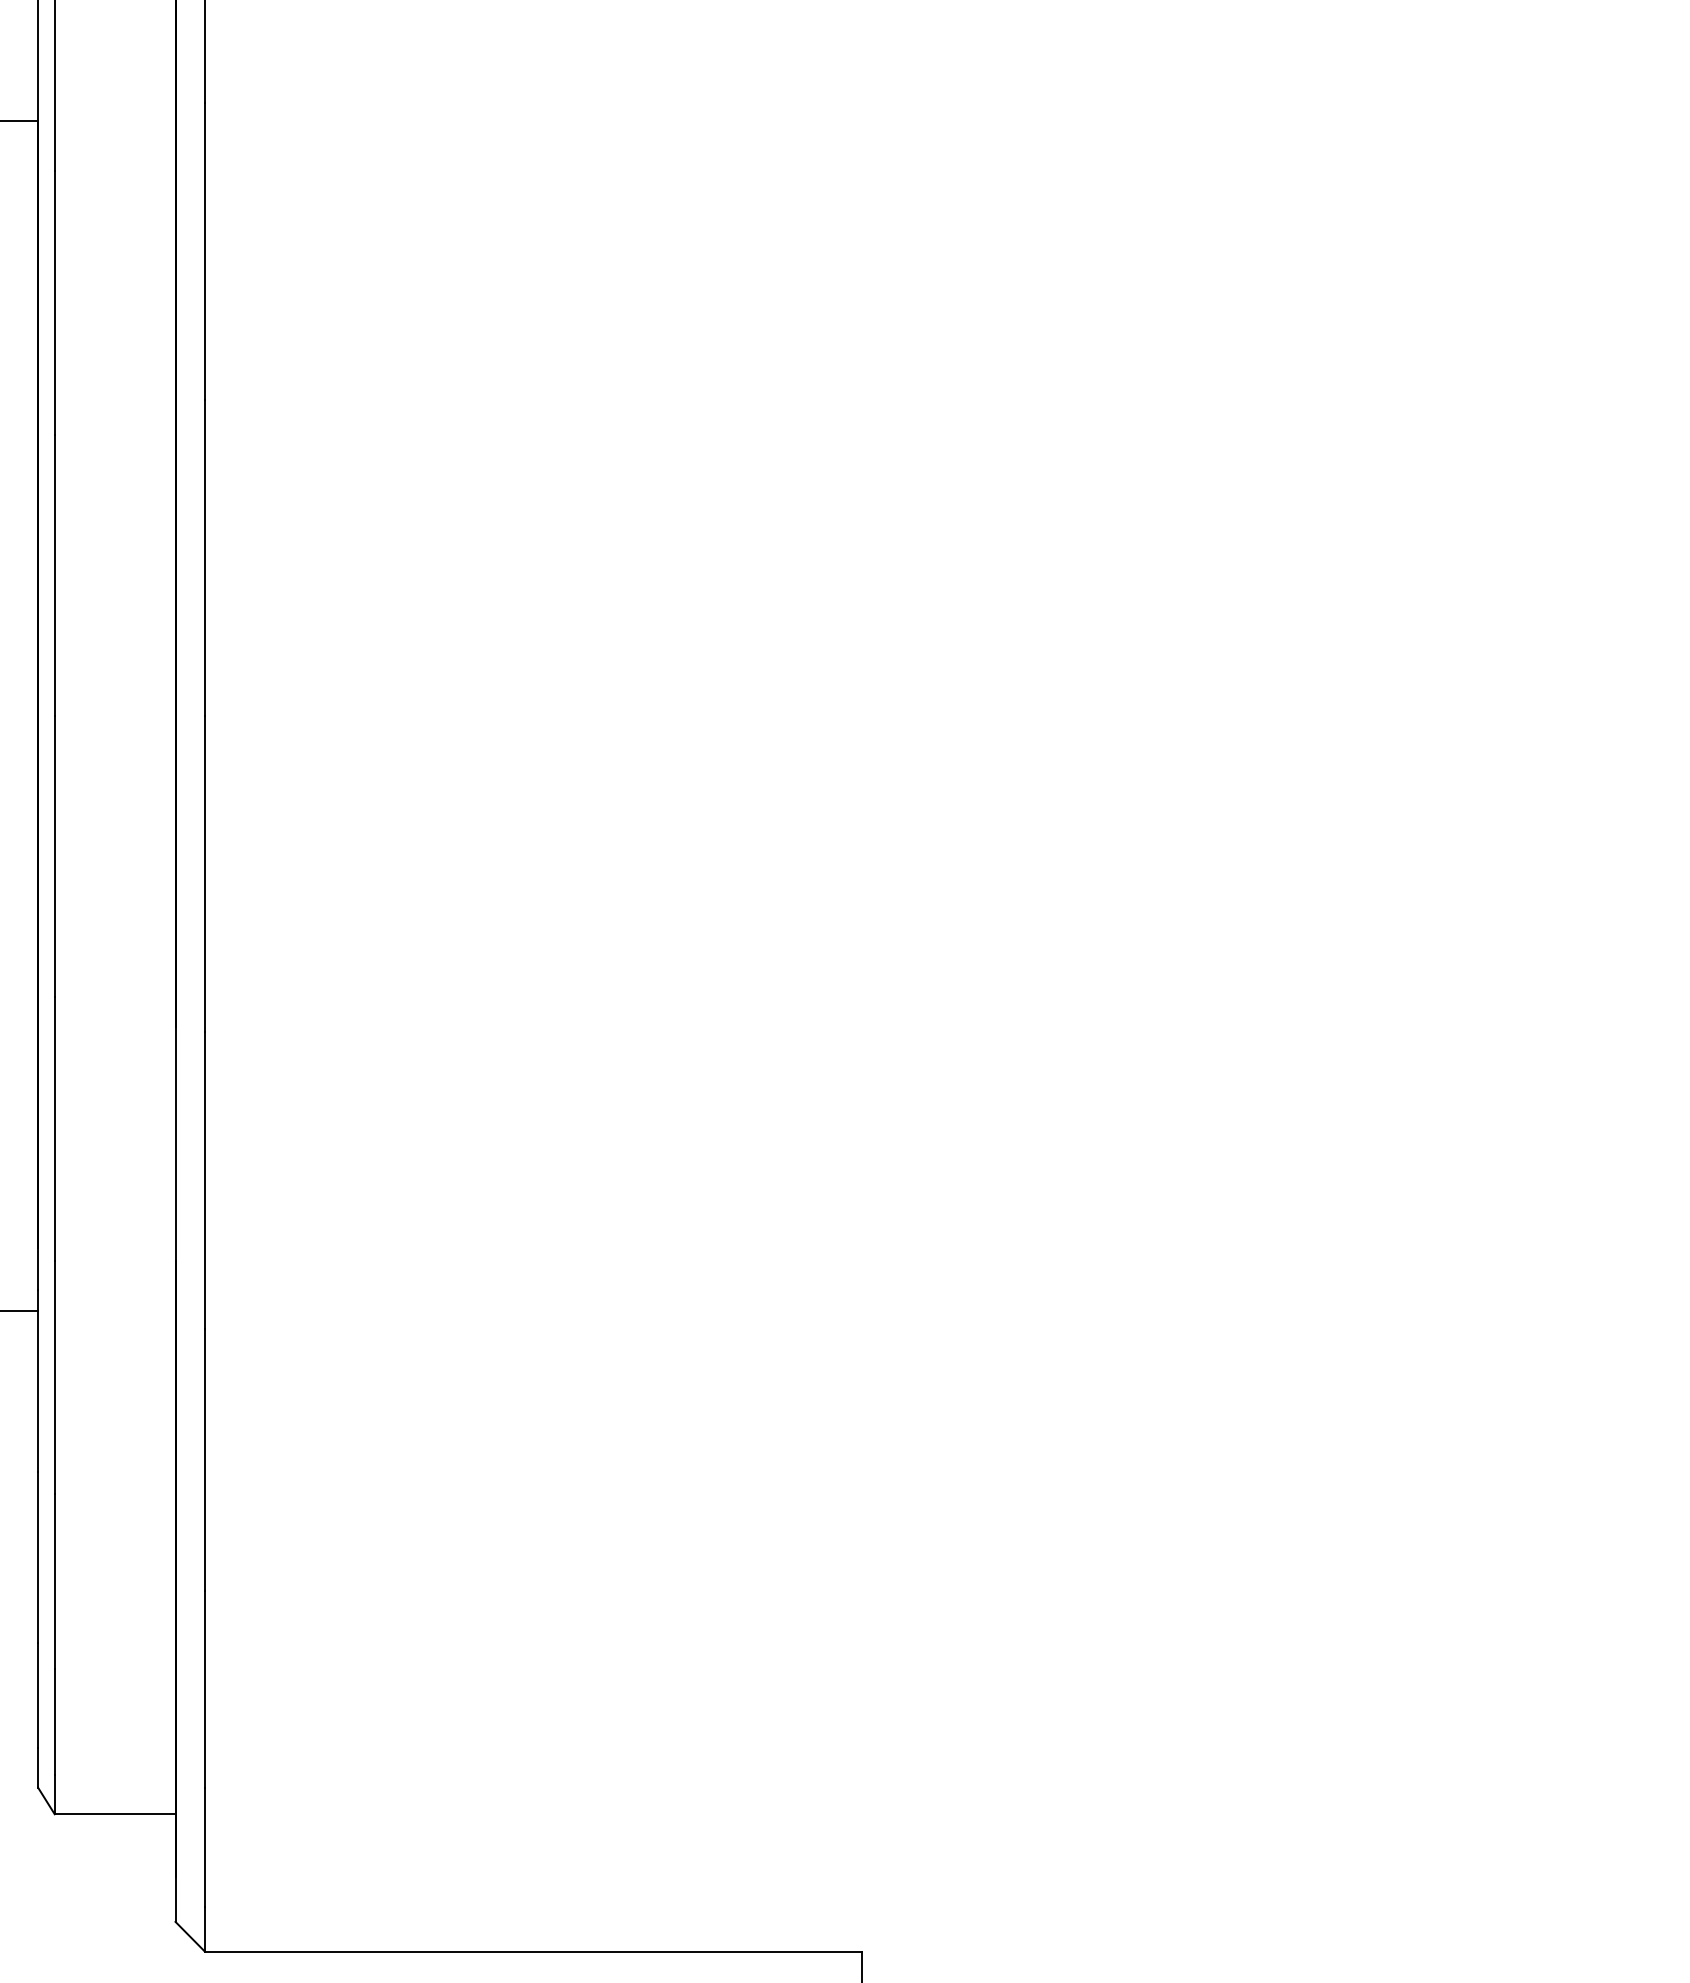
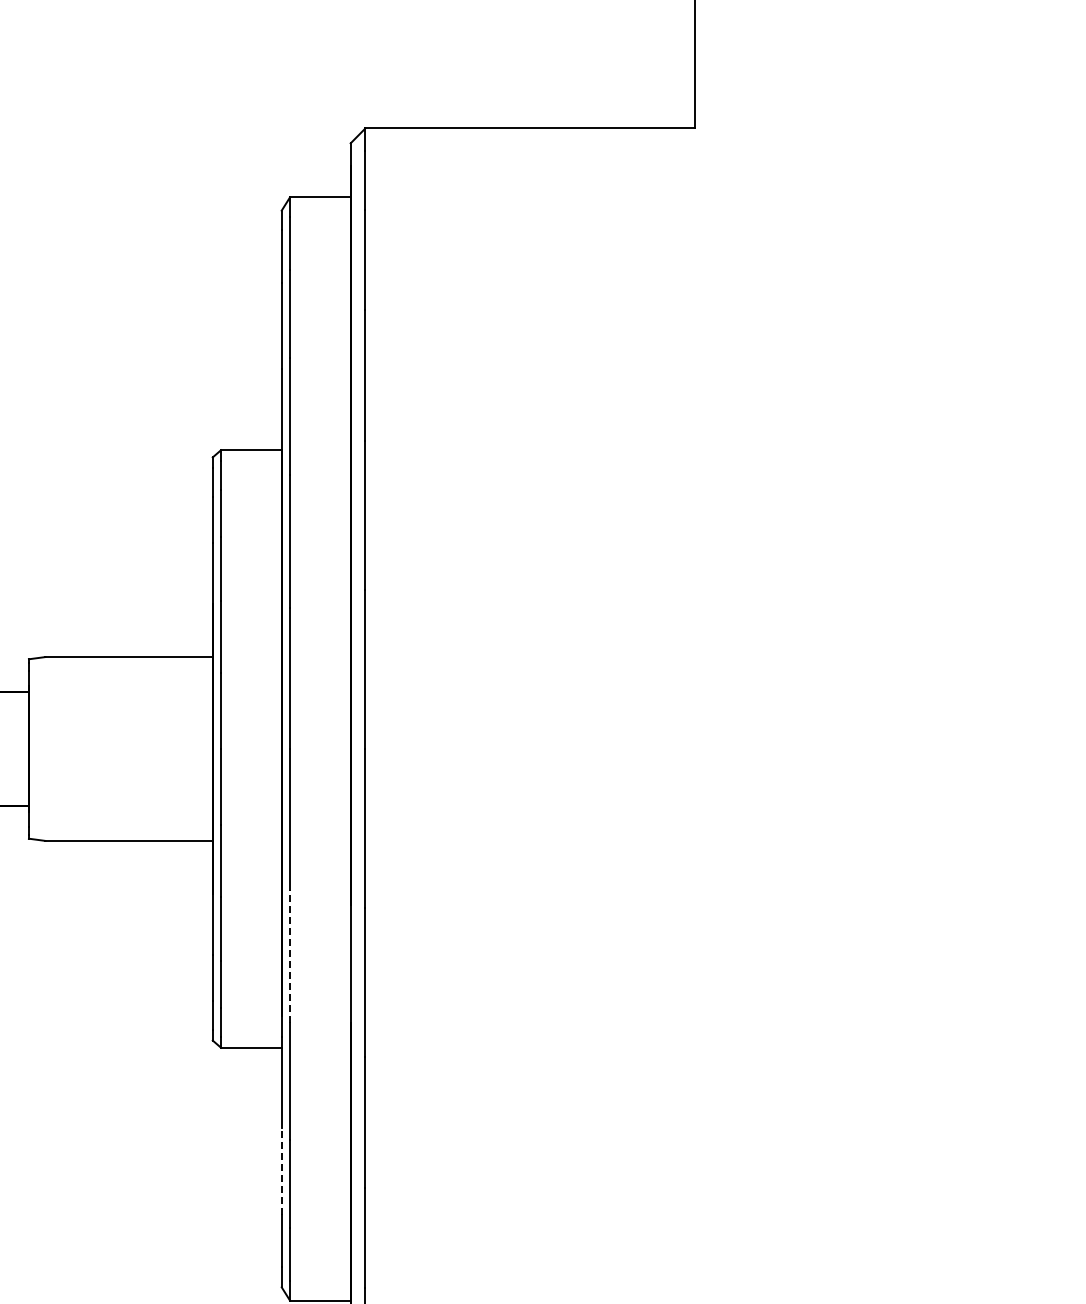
line: (55, 1127) -> (290, 955), solid -> dashed
line: (37, 1557) -> (281, 1171), solid -> dashed

